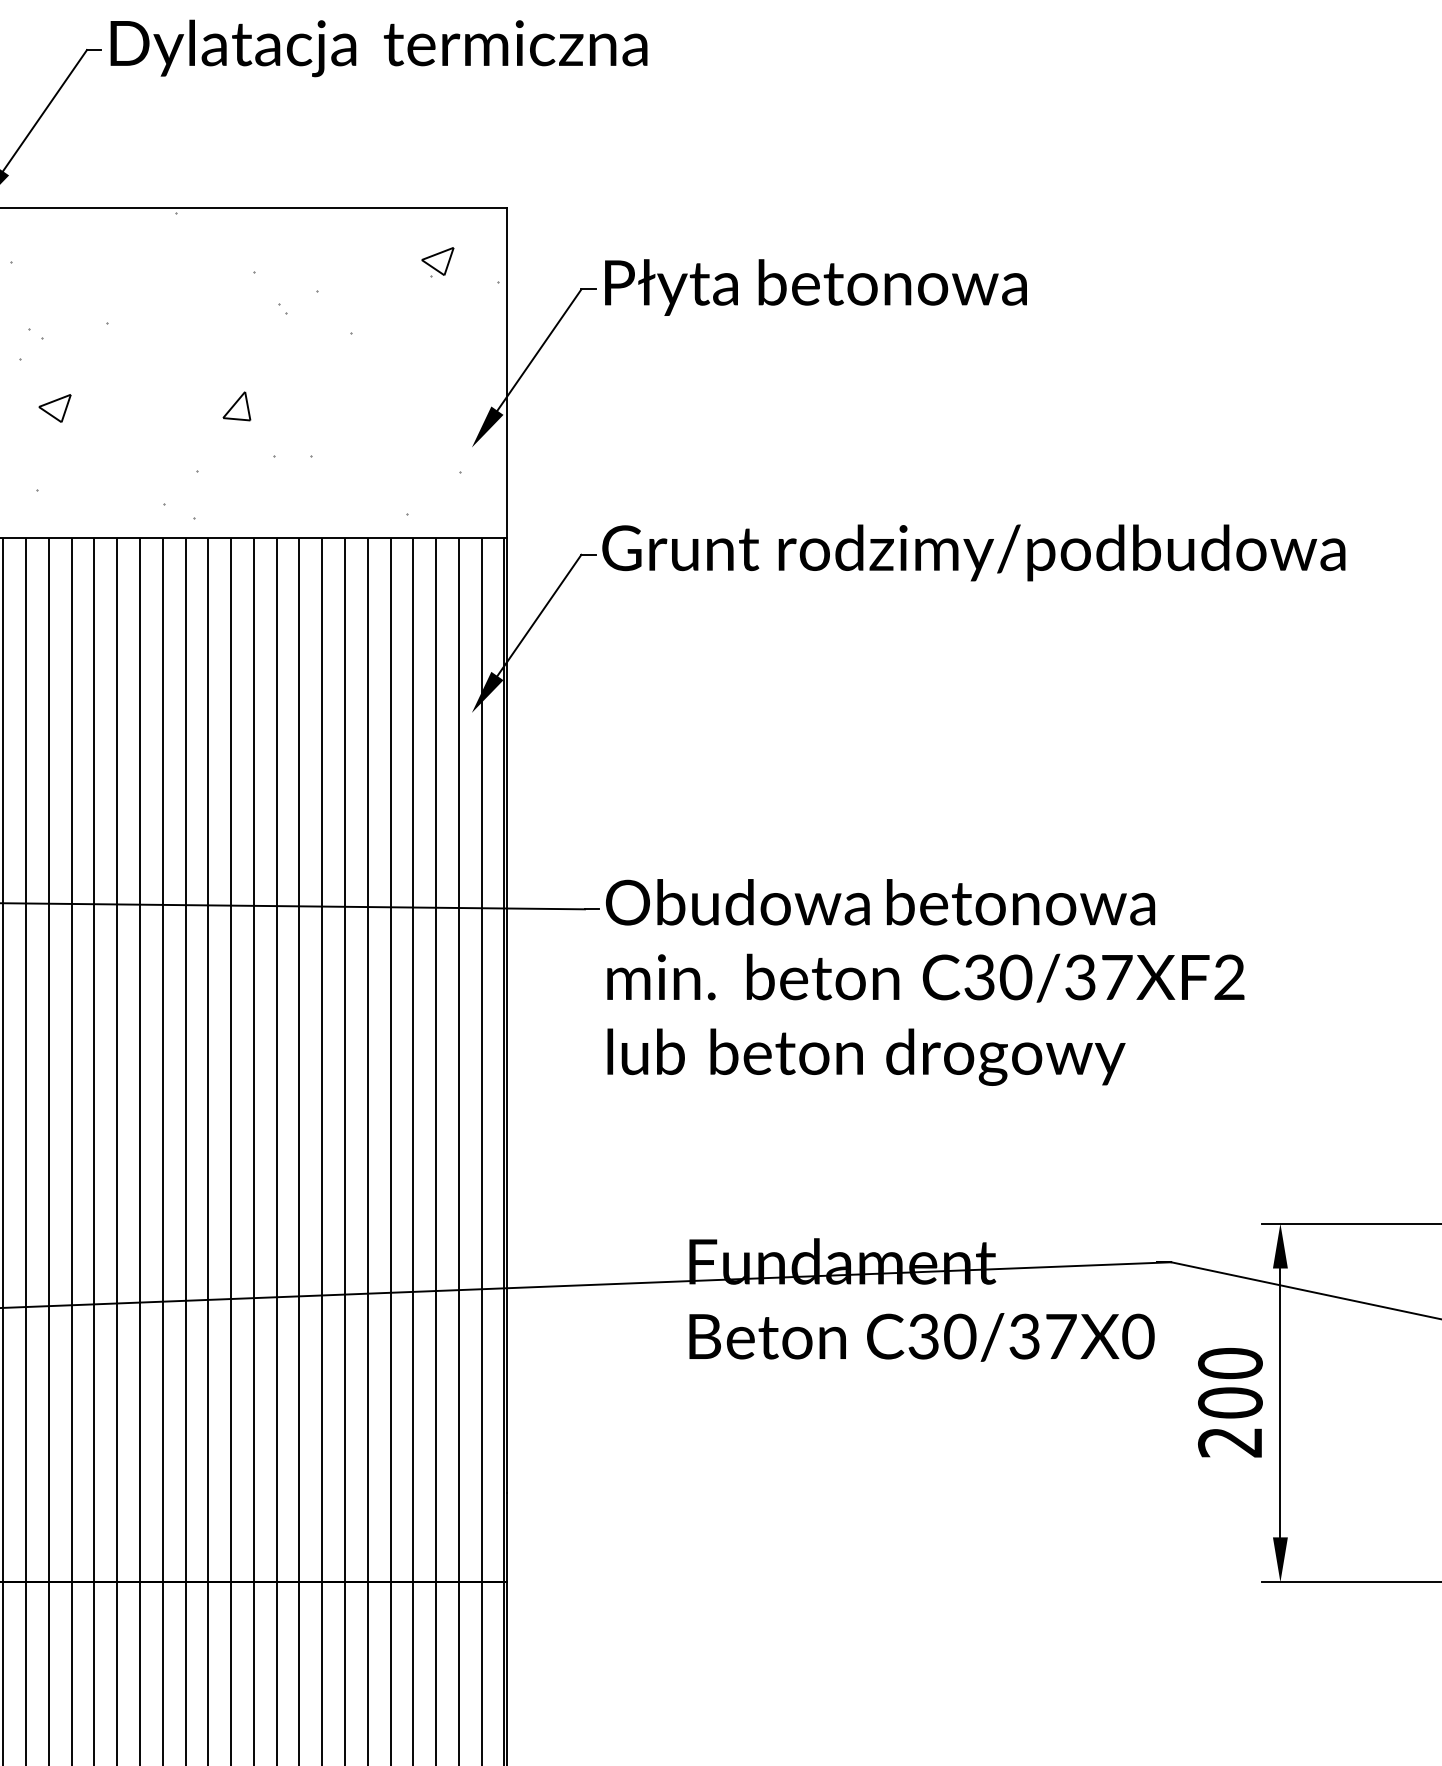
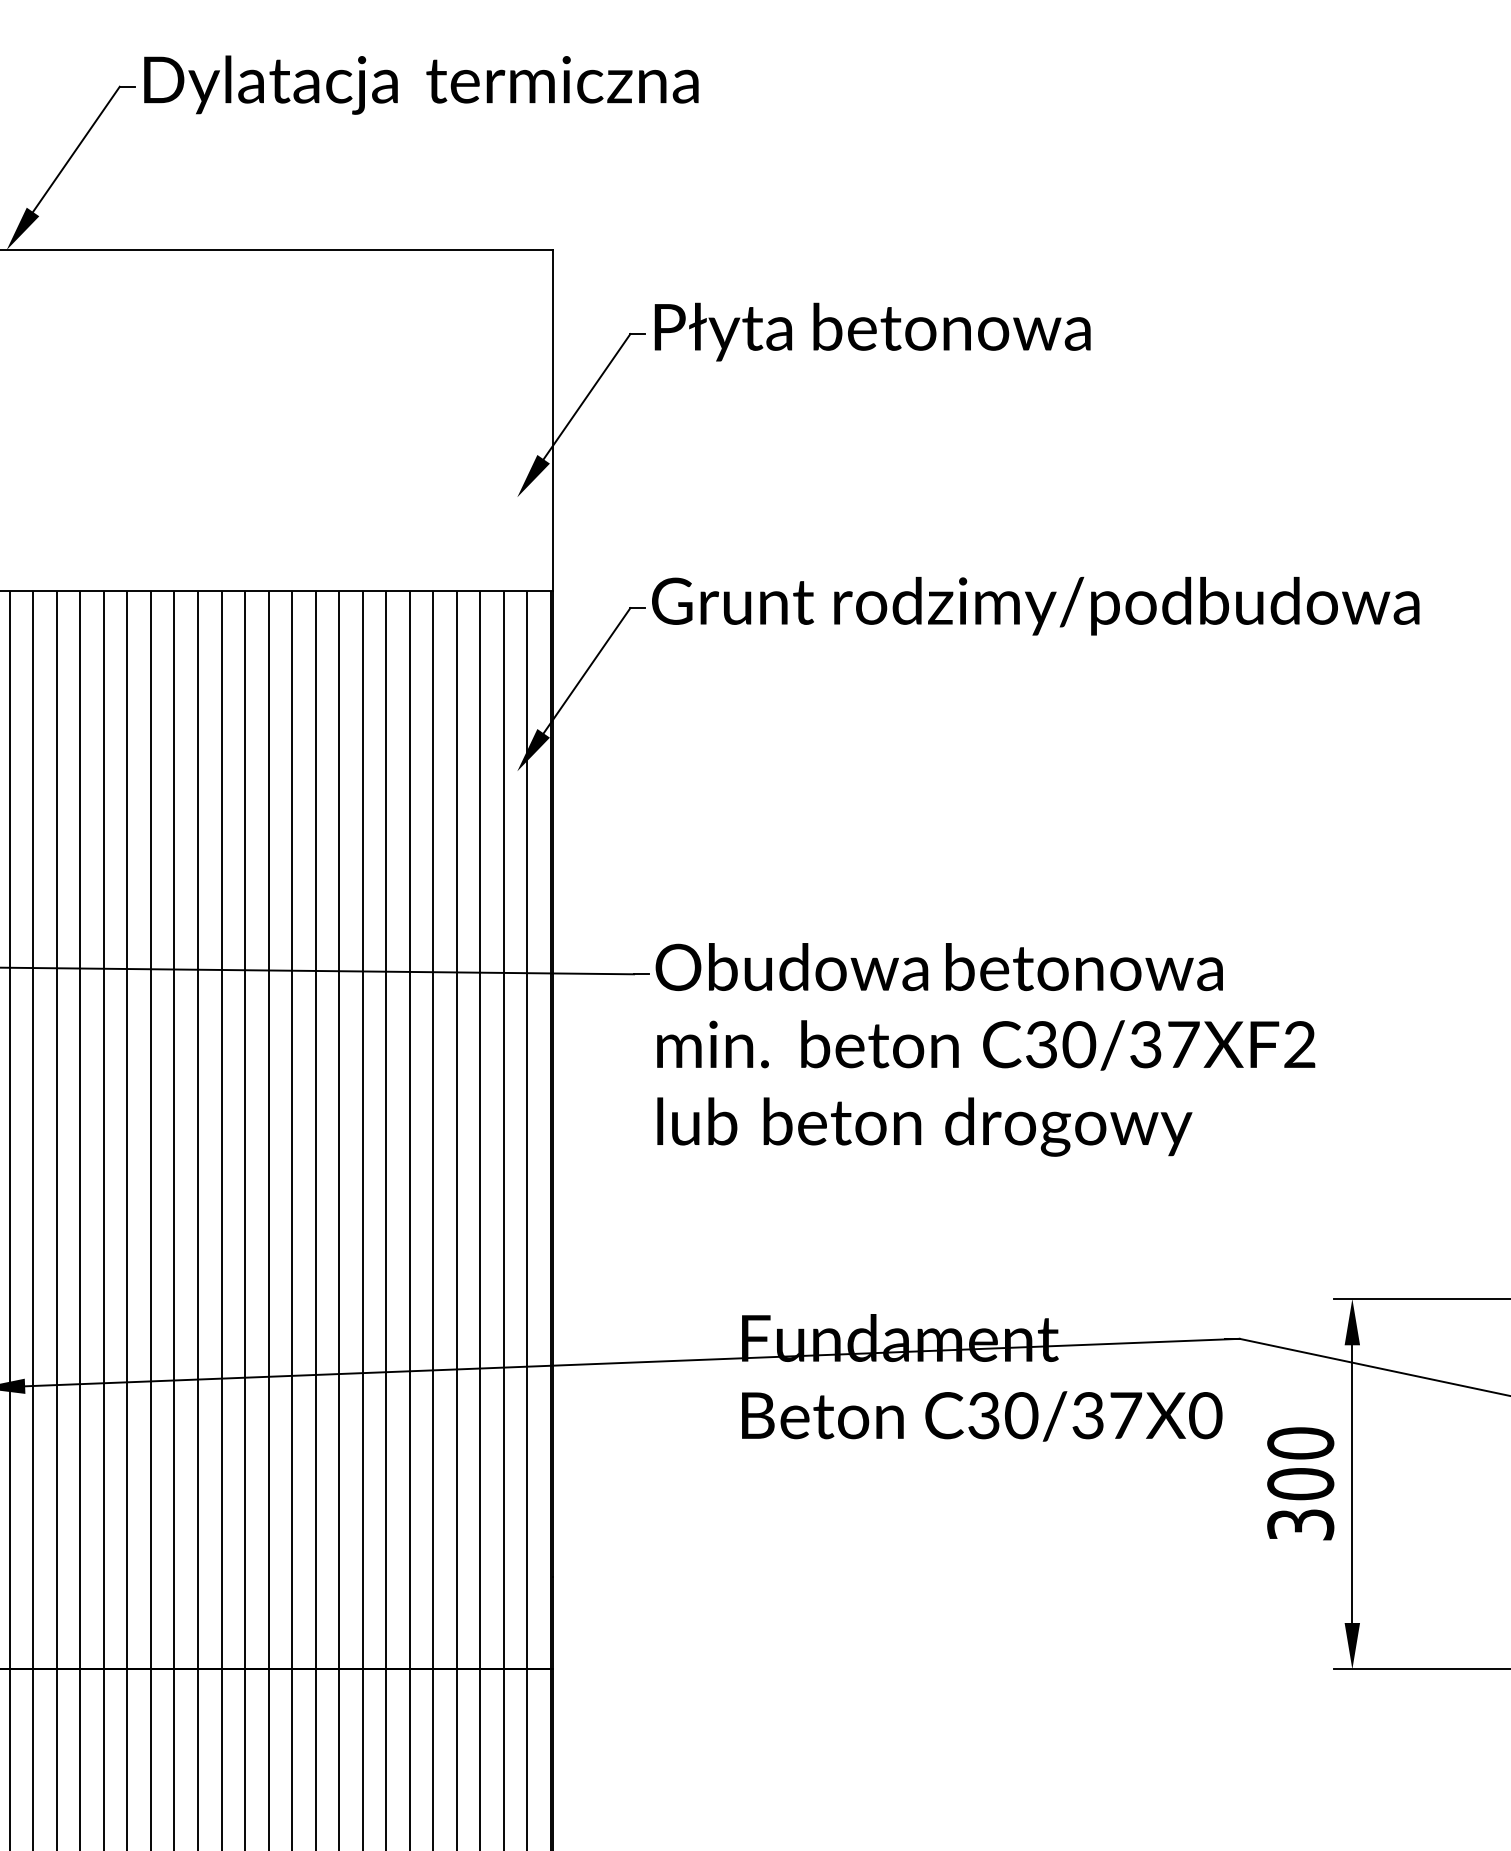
hatch: (254, 365) -> (292, 412), removed
text: (1230, 1442) -> (1300, 1524), 200 -> 300

